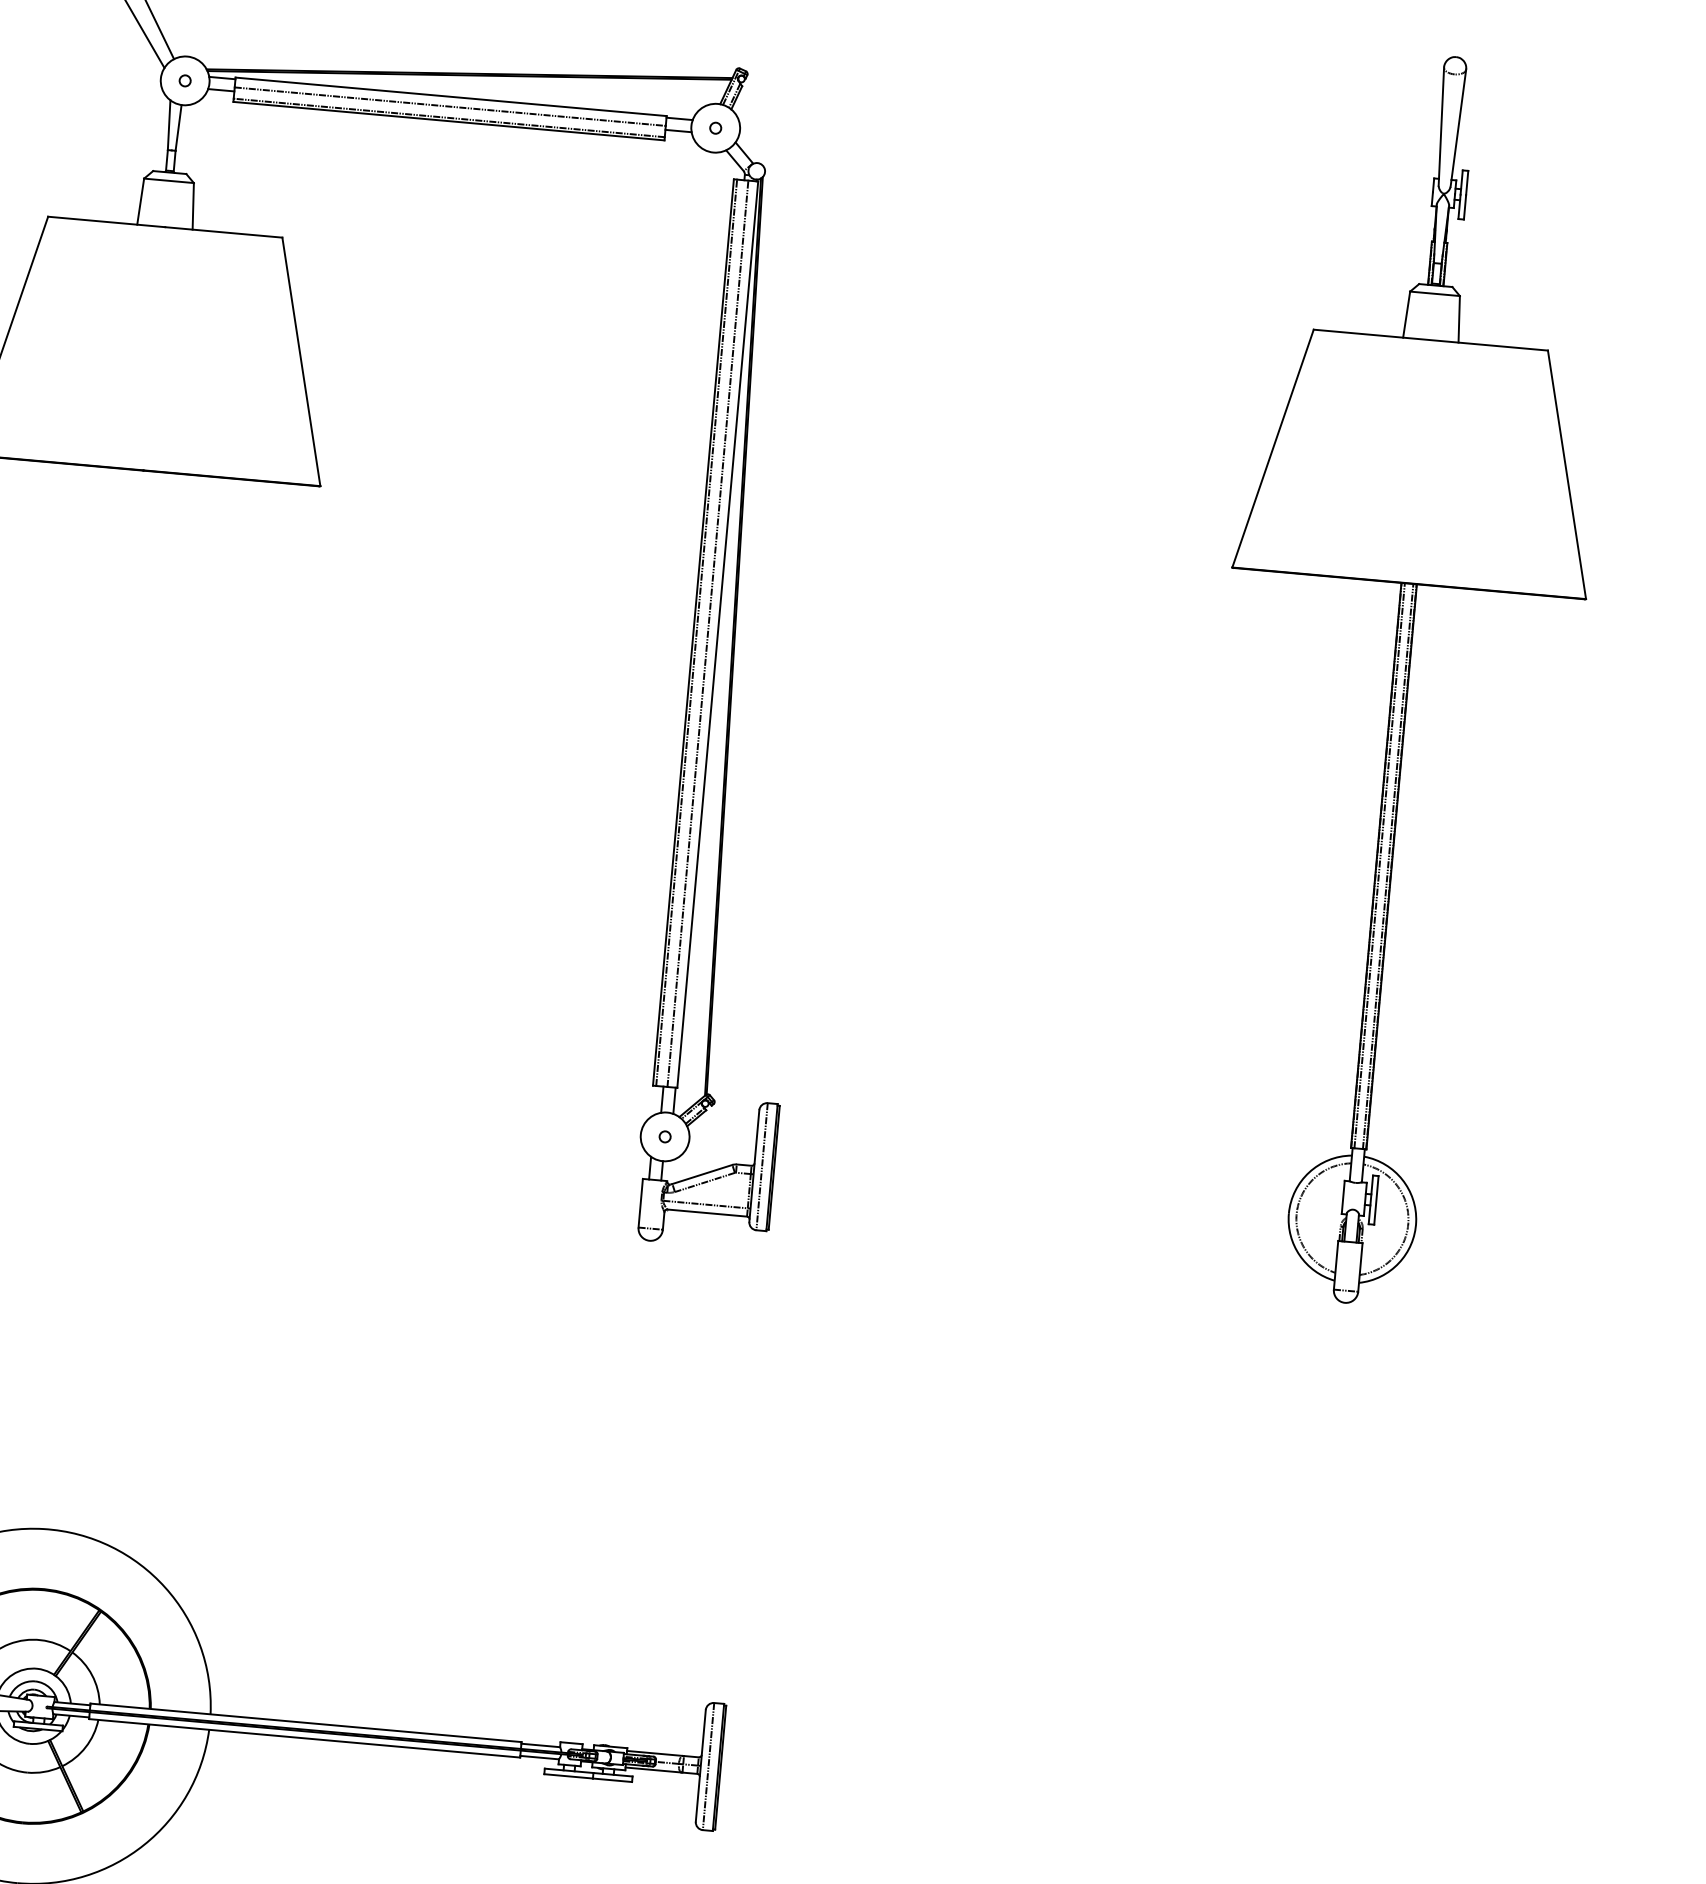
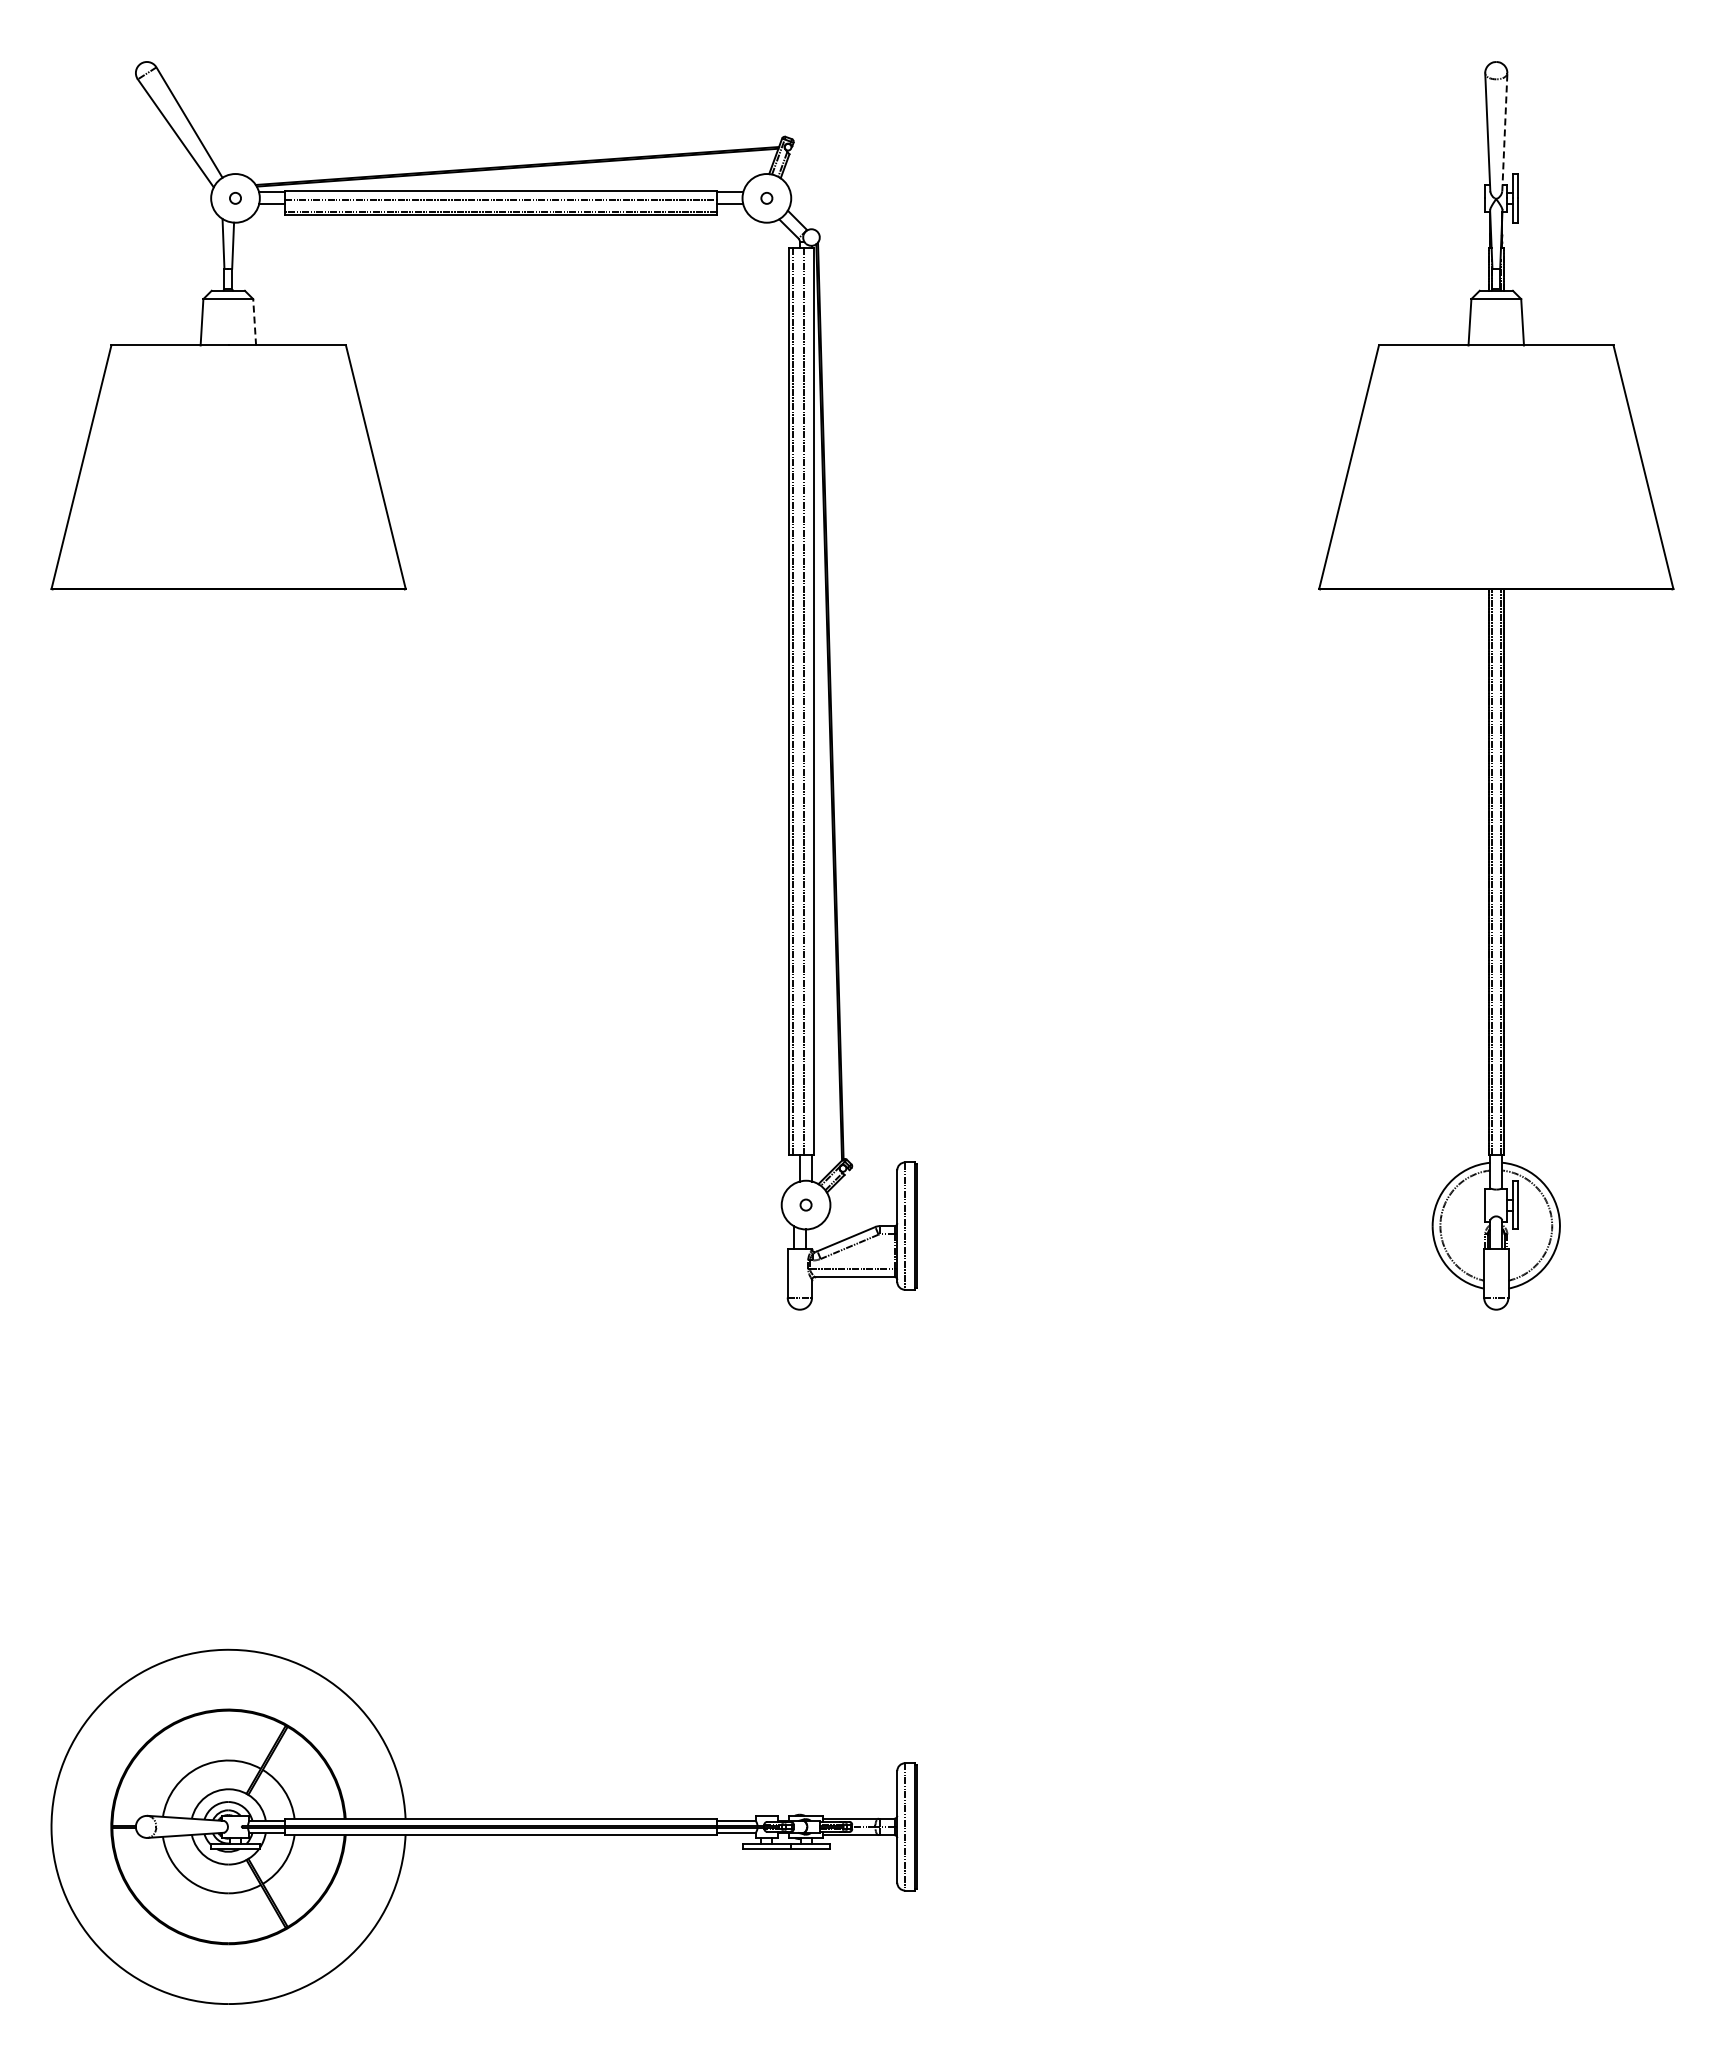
line: (1458, 127) -> (1504, 131), solid -> dashed
line: (193, 205) -> (254, 321), solid -> dashed

